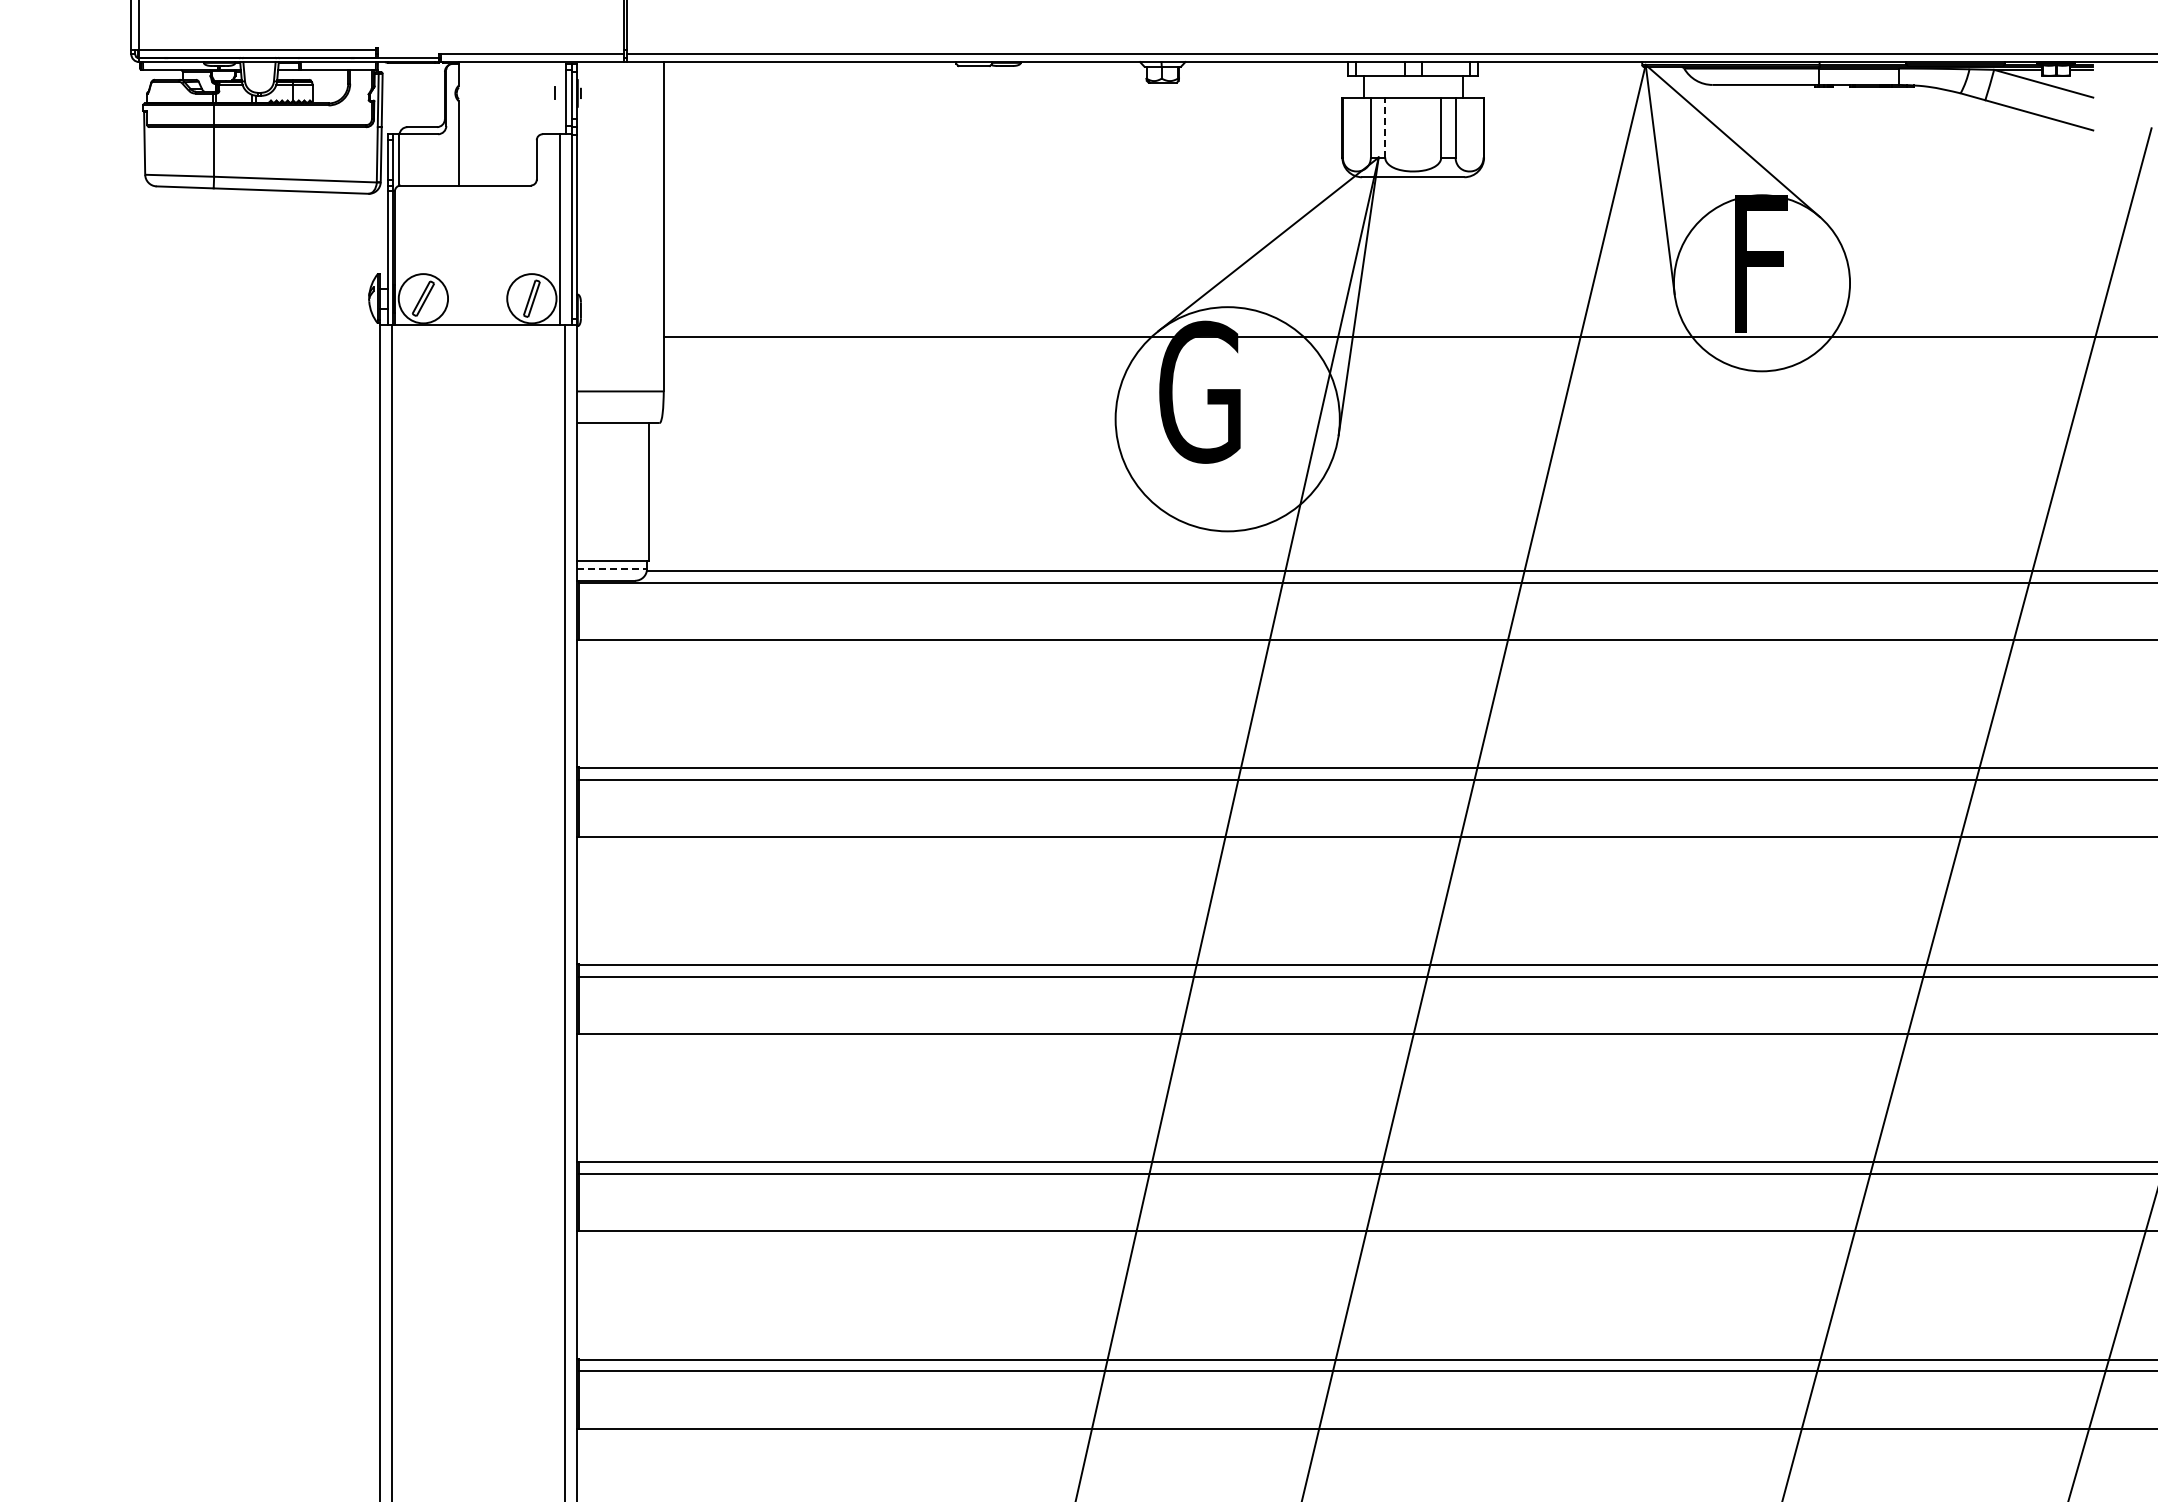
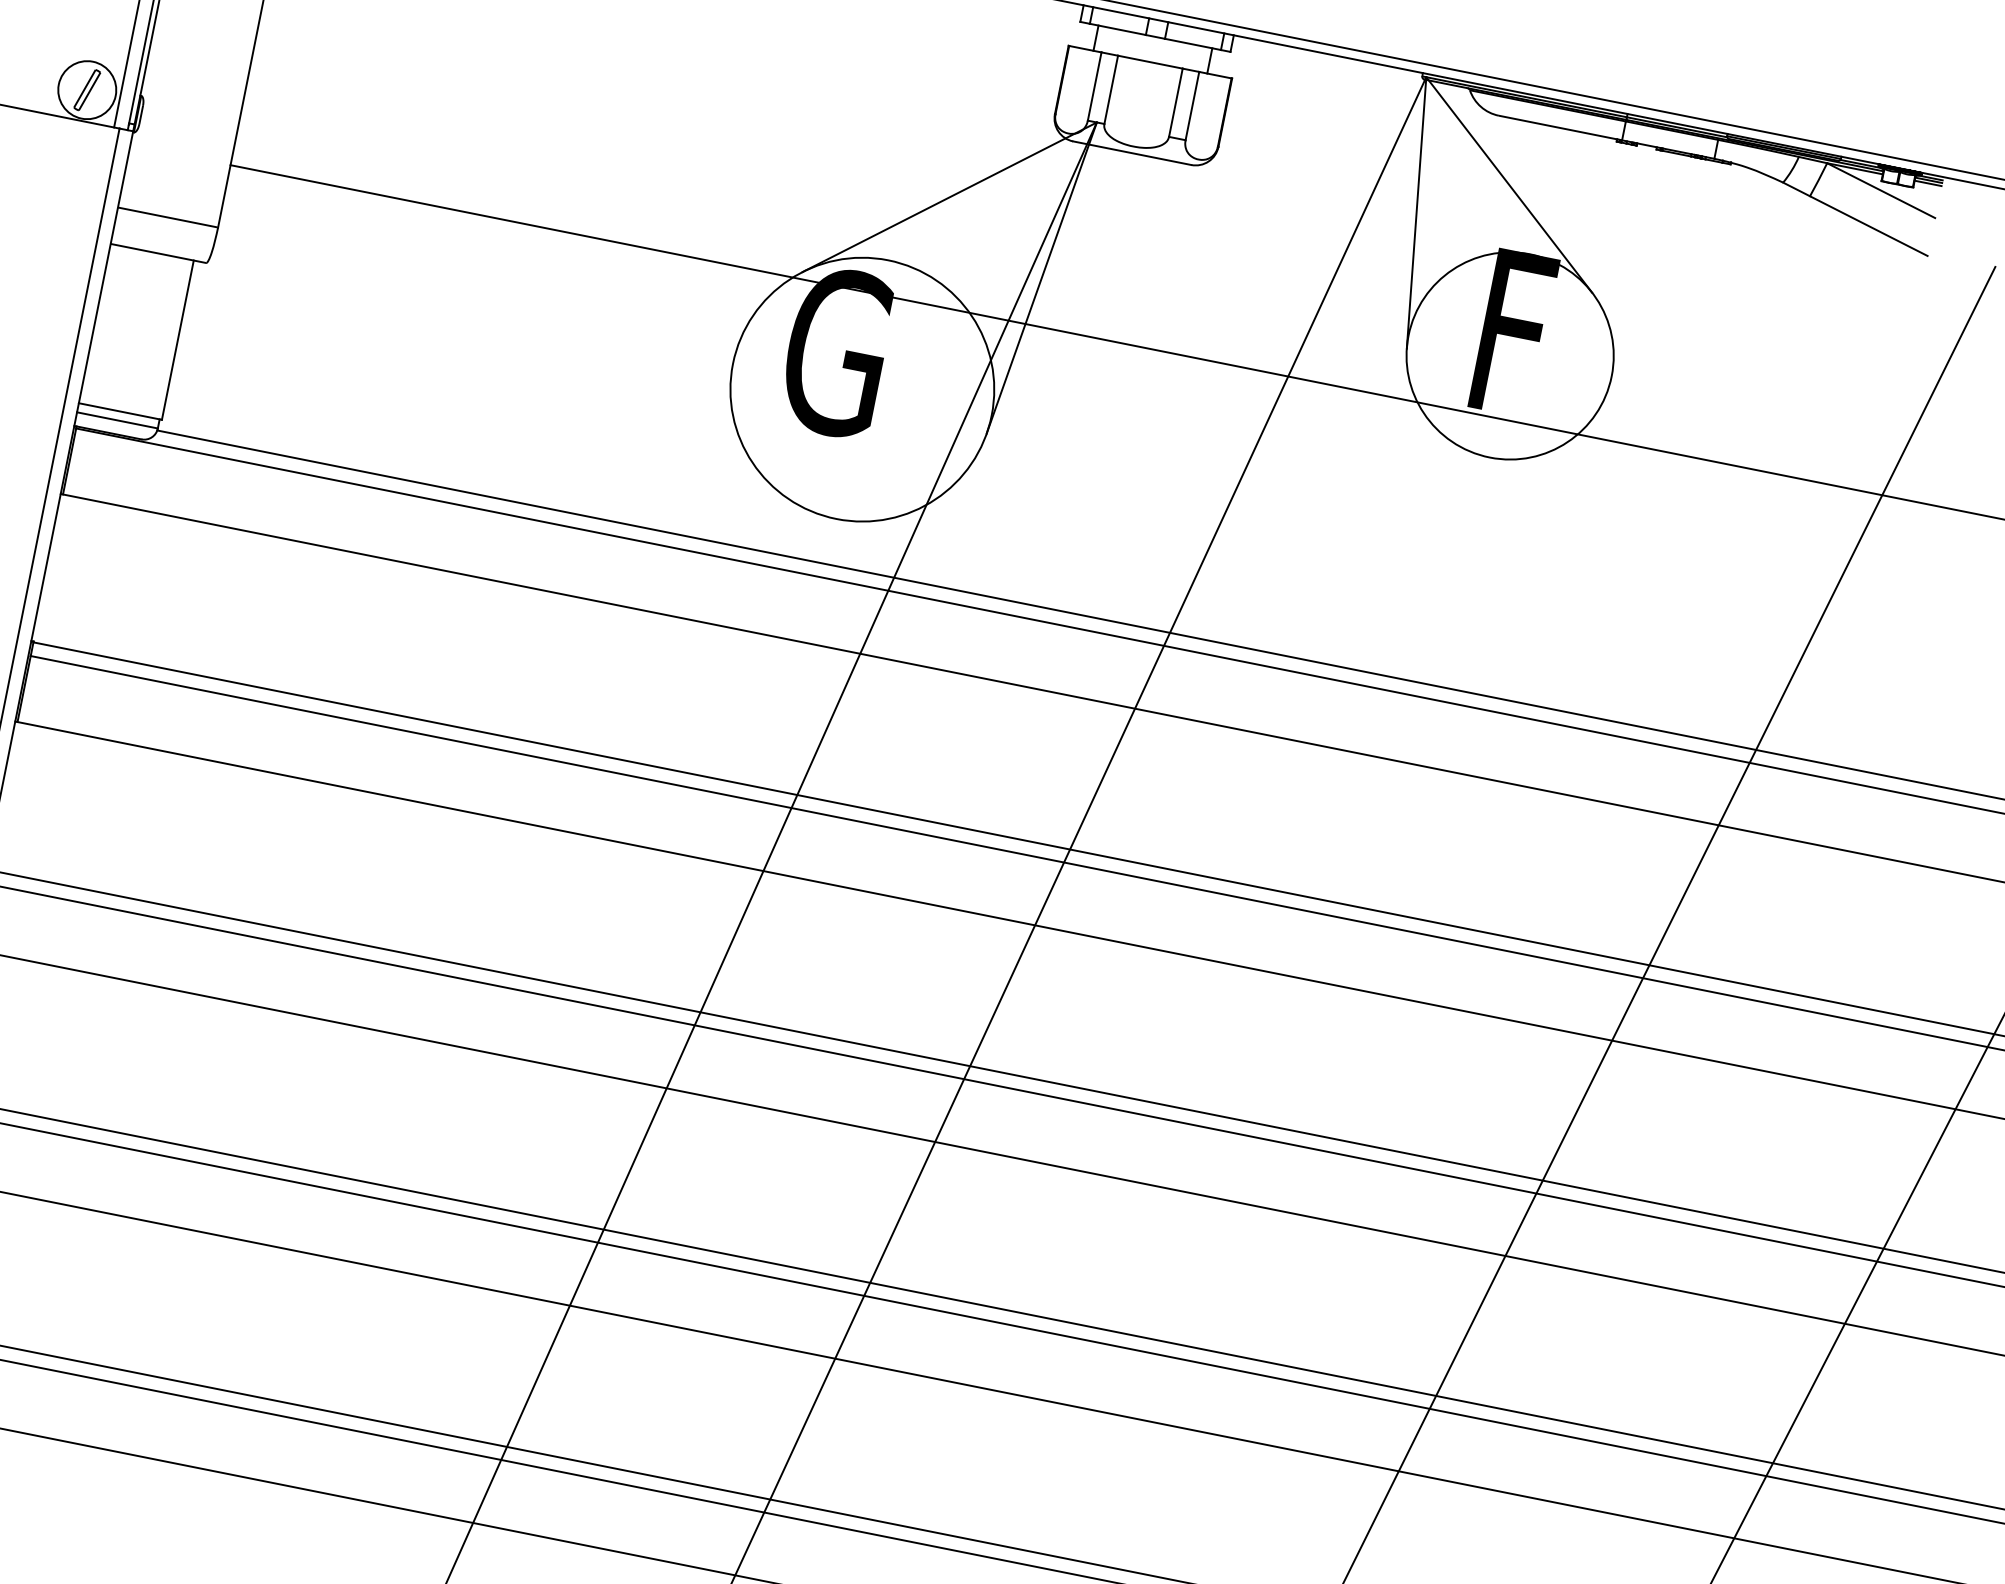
line: (1385, 127) -> (1111, 89), dashed -> solid
line: (612, 568) -> (118, 420), dashed -> solid

